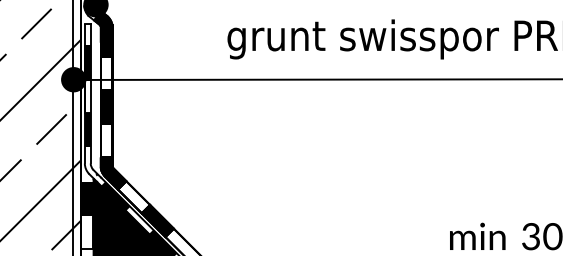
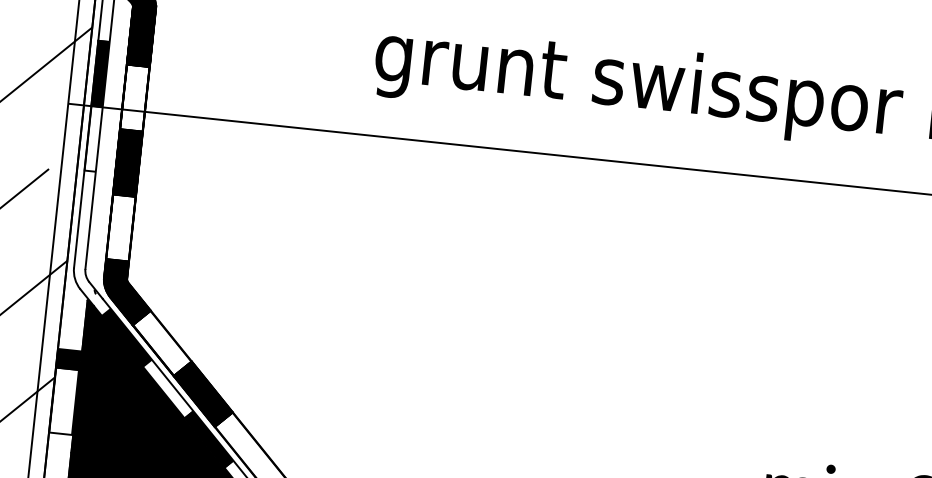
fill: (73, 79) -> (69, 102), removed
fill: (87, 129) -> (86, 202), removed
fill: (86, 198) -> (69, 335), removed

